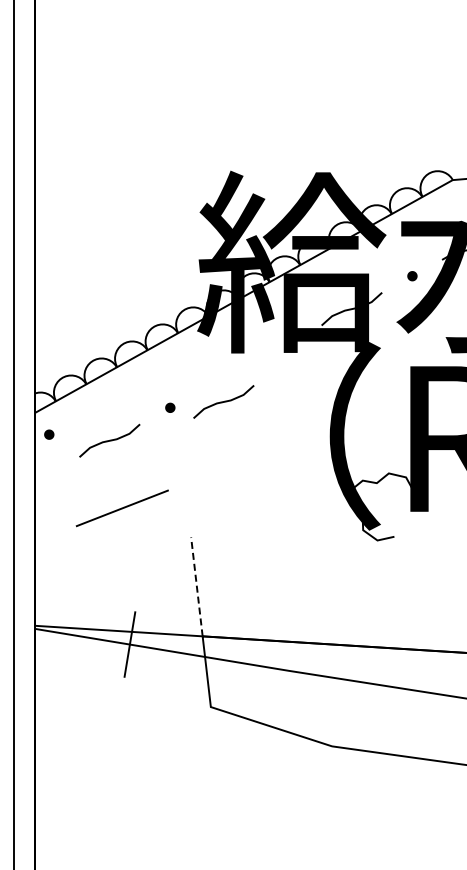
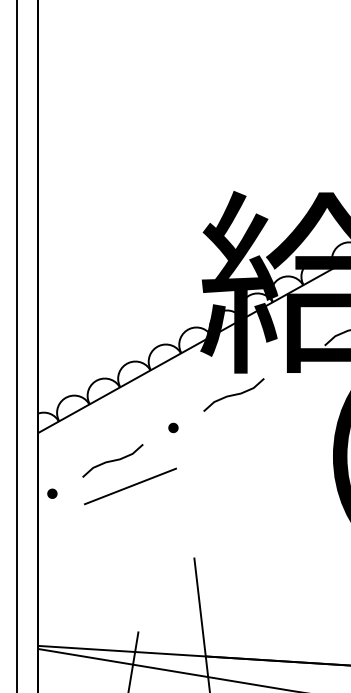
curve: (223, 401) -> (233, 394), moved
part: (49, 434) -> (52, 493), moved
line: (121, 508) -> (129, 486), moved
line: (196, 586) -> (199, 606), dashed -> solid

